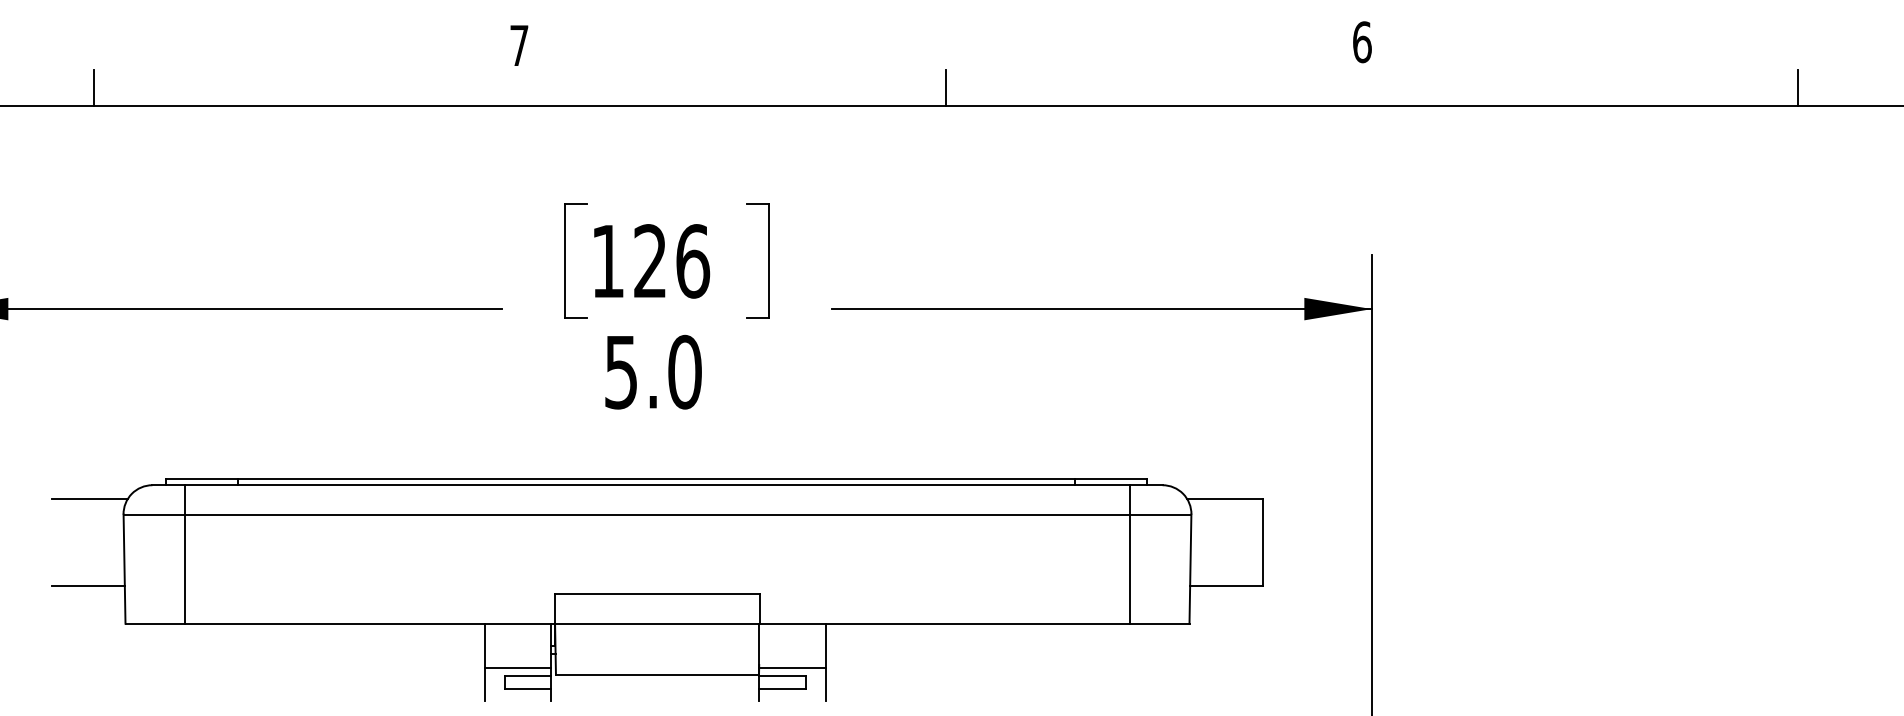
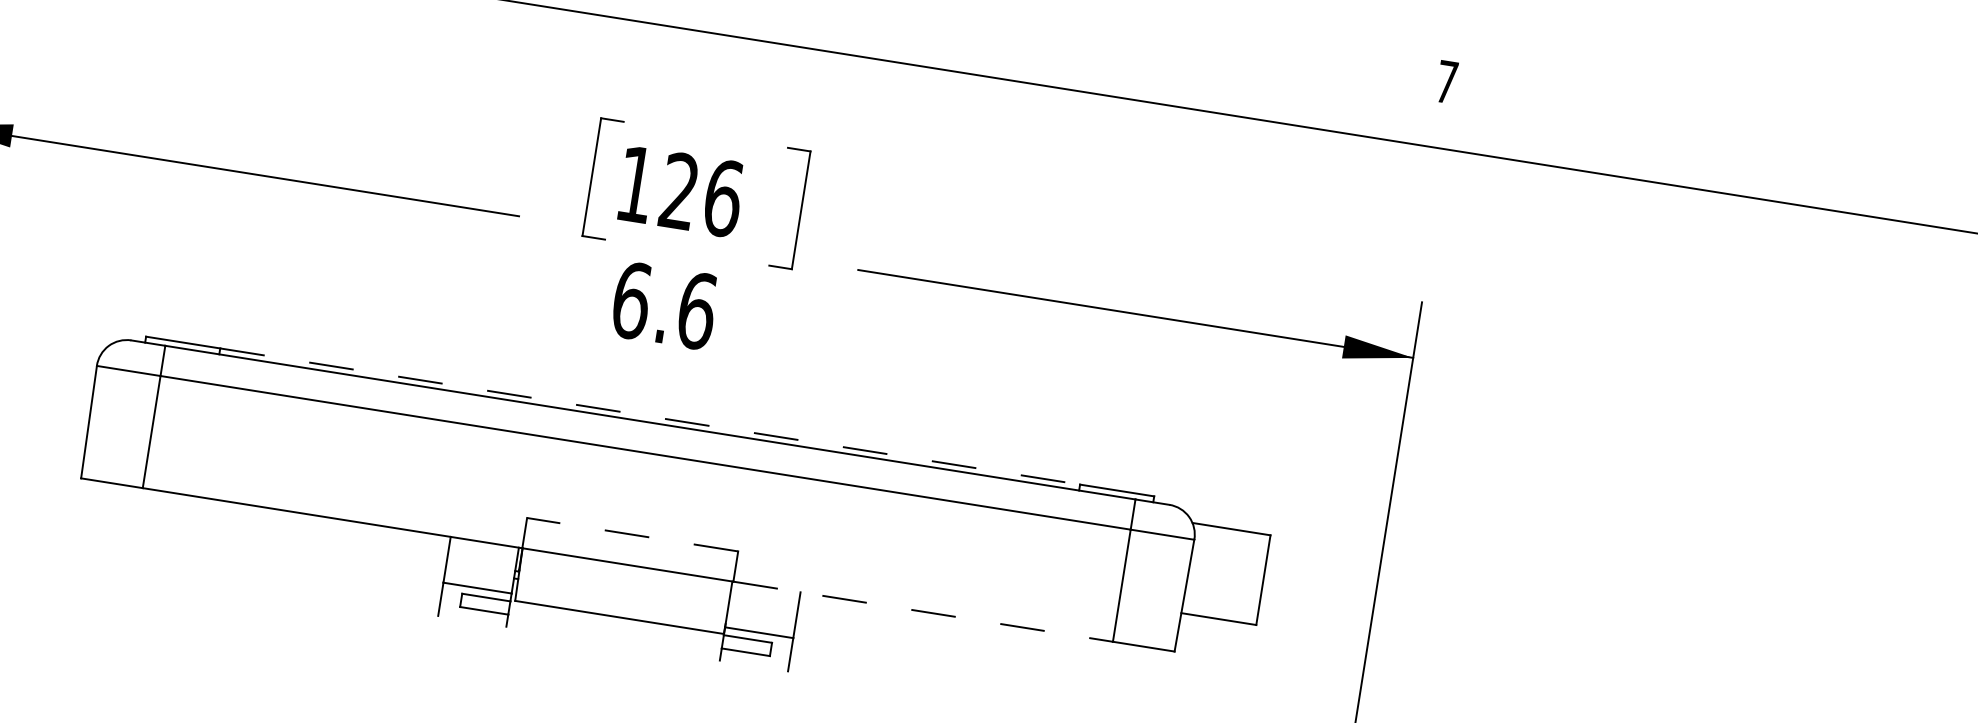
text: (1362, 42) -> (1446, 82), 6 -> 7
line: (945, 87) -> (1011, 60), removed
line: (1797, 87) -> (1886, 199), removed
text: (653, 371) -> (664, 305), 5.0 -> 6.6
line: (656, 479) -> (650, 416), solid -> dashed
line: (89, 498) -> (64, 343), removed
line: (87, 586) -> (48, 433), removed
line: (657, 594) -> (632, 534), solid -> dashed
line: (944, 623) -> (922, 611), solid -> dashed

